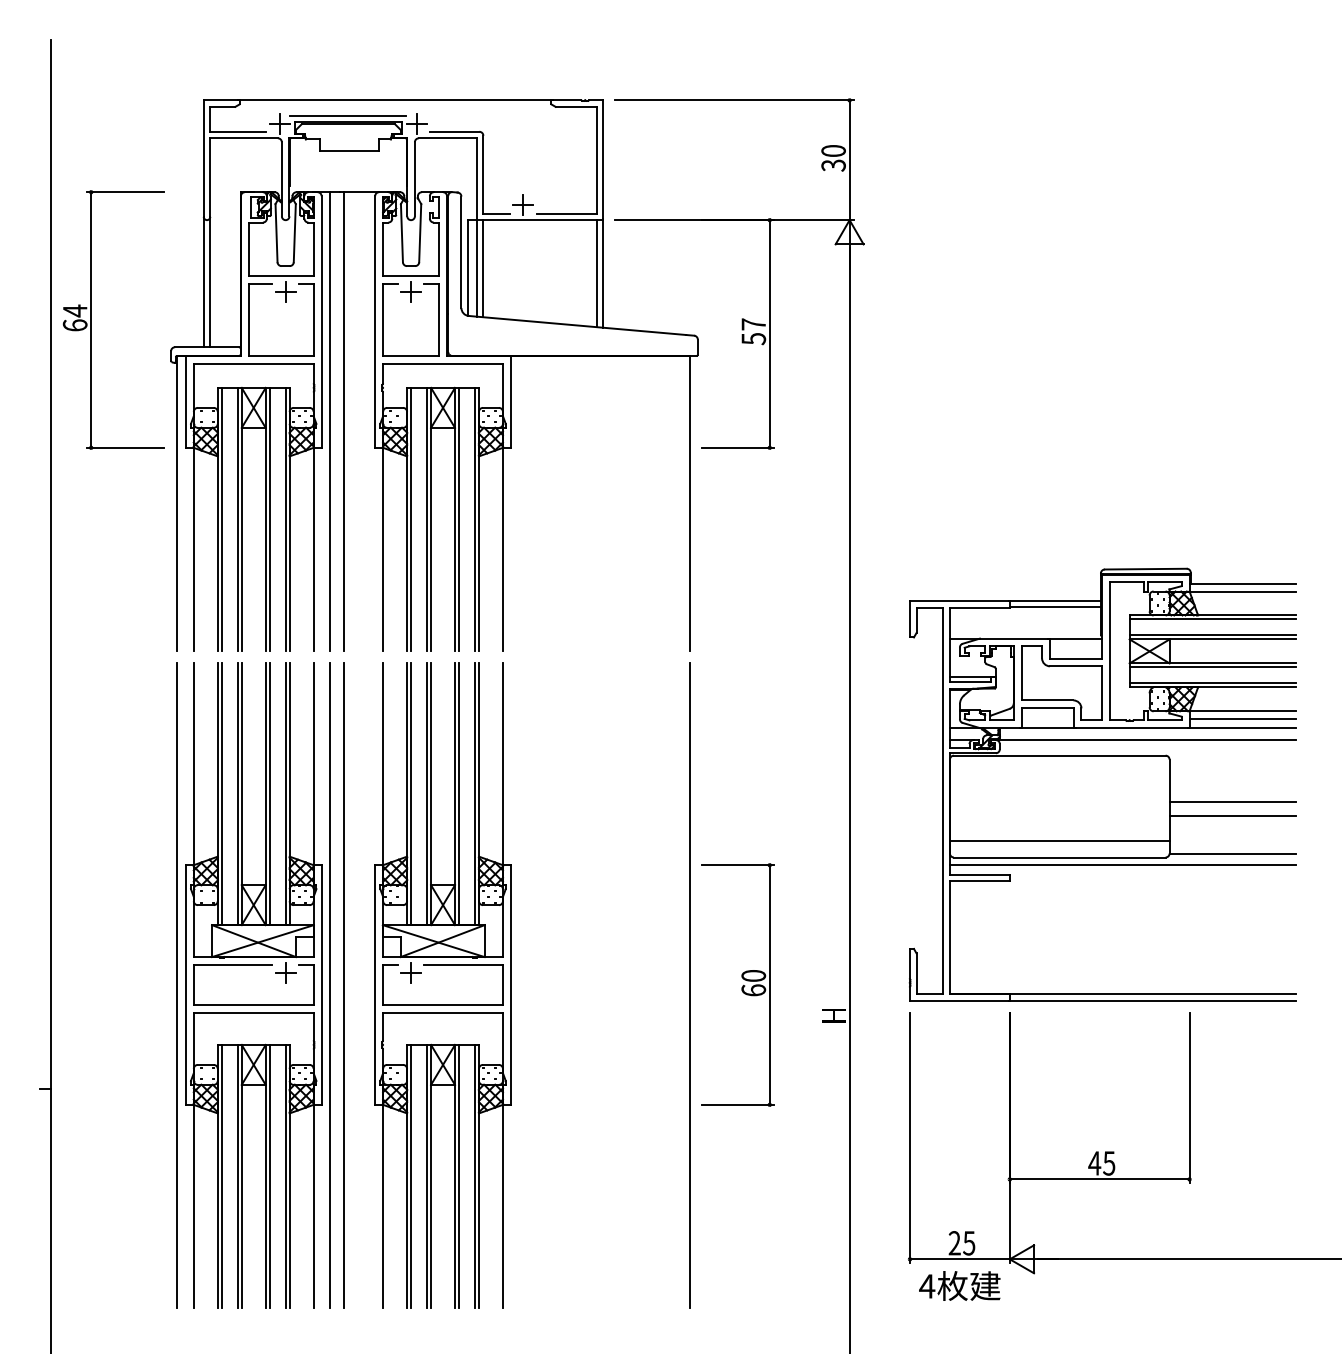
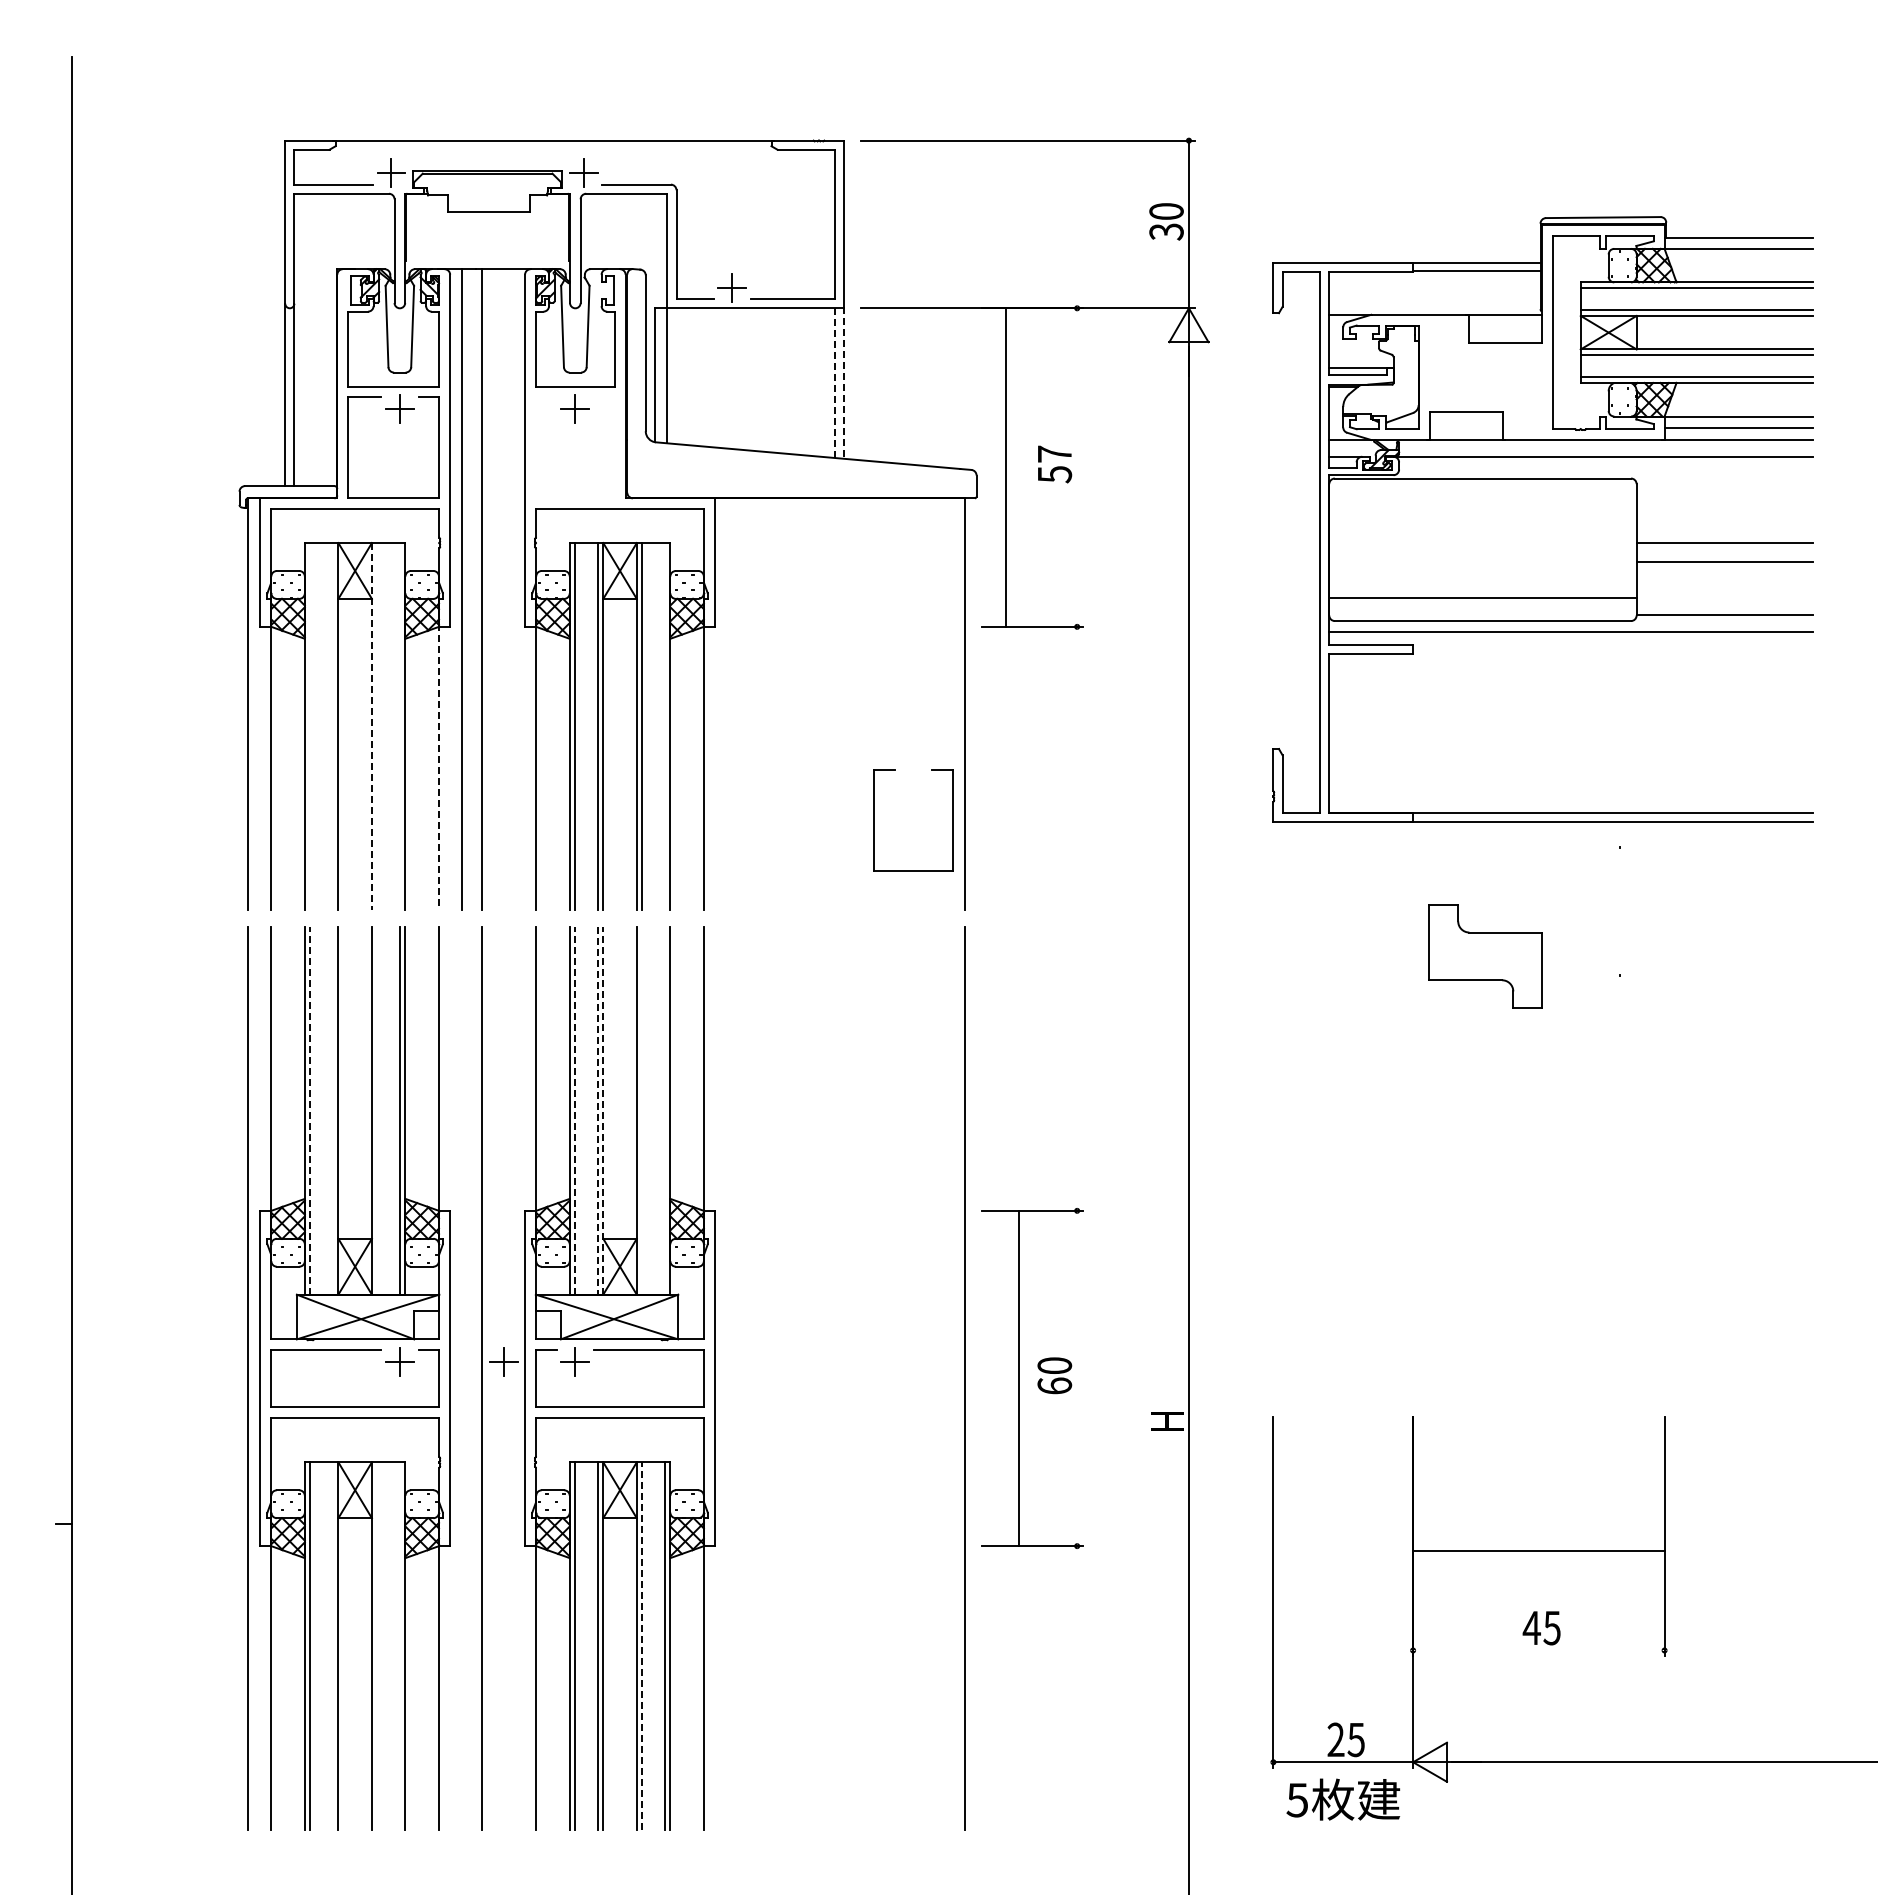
line: (348, 115) -> (487, 161), removed
line: (483, 268) -> (676, 376), removed
line: (597, 273) -> (835, 383), solid -> dashed
line: (603, 273) -> (844, 383), solid -> dashed
part: (91, 319) -> (128, 447), removed
part: (383, 319) -> (874, 820), moved
line: (769, 333) -> (1006, 467), moved
line: (221, 519) -> (310, 726), removed
line: (237, 519) -> (332, 726), removed
line: (265, 519) -> (371, 726), solid -> dashed
line: (269, 519) -> (377, 726), removed
line: (285, 519) -> (399, 726), removed
line: (474, 519) -> (664, 726), removed
line: (313, 548) -> (438, 767), solid -> dashed
part: (1102, 784) -> (1542, 519), moved
line: (221, 793) -> (310, 1110), solid -> dashed
line: (237, 793) -> (332, 1110), removed
line: (269, 793) -> (377, 1110), removed
line: (411, 793) -> (575, 1110), solid -> dashed
line: (426, 793) -> (597, 1110), solid -> dashed
line: (431, 793) -> (603, 1110), solid -> dashed
line: (459, 793) -> (642, 1110), removed
line: (474, 793) -> (664, 1110), removed
part: (359, 972) -> (503, 1361), added
line: (330, 985) -> (462, 1378), removed
line: (769, 985) -> (1019, 1378), moved
line: (237, 1175) -> (332, 1645), removed
line: (269, 1175) -> (377, 1645), removed
line: (285, 1175) -> (399, 1645), removed
line: (459, 1176) -> (642, 1646), solid -> dashed
line: (1099, 1179) -> (1538, 1551), moved
text: (927, 1286) -> (1297, 1800), 4 -> 5

